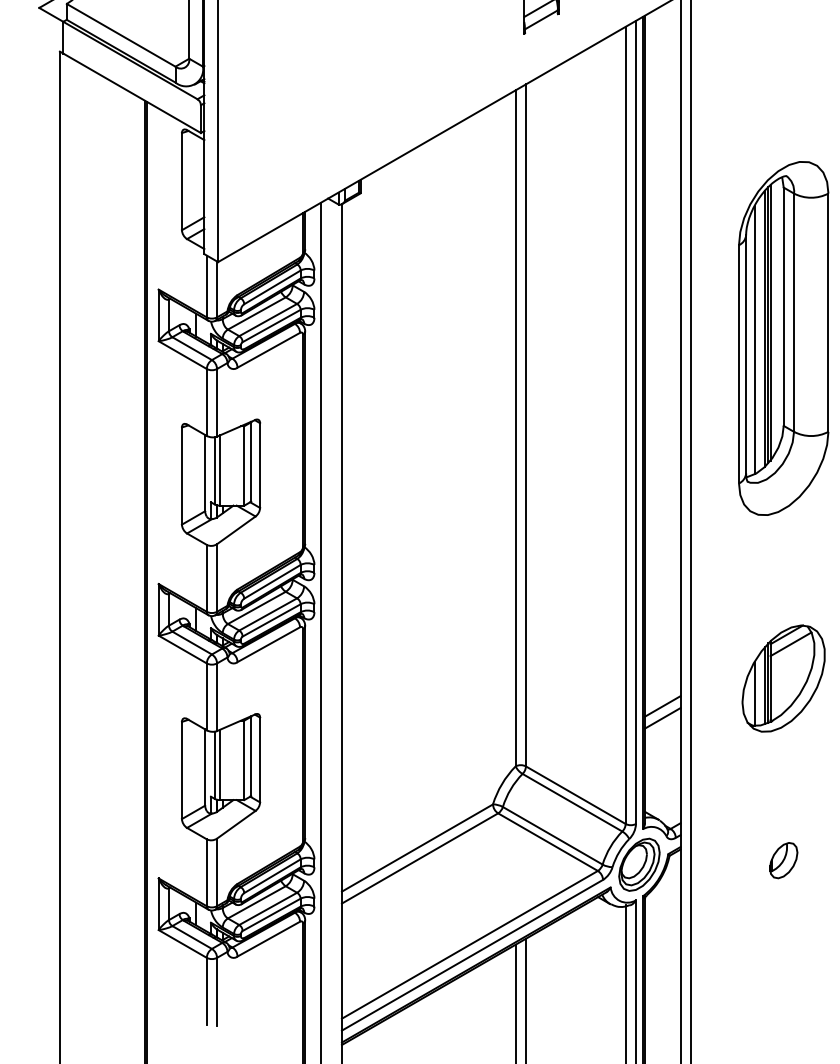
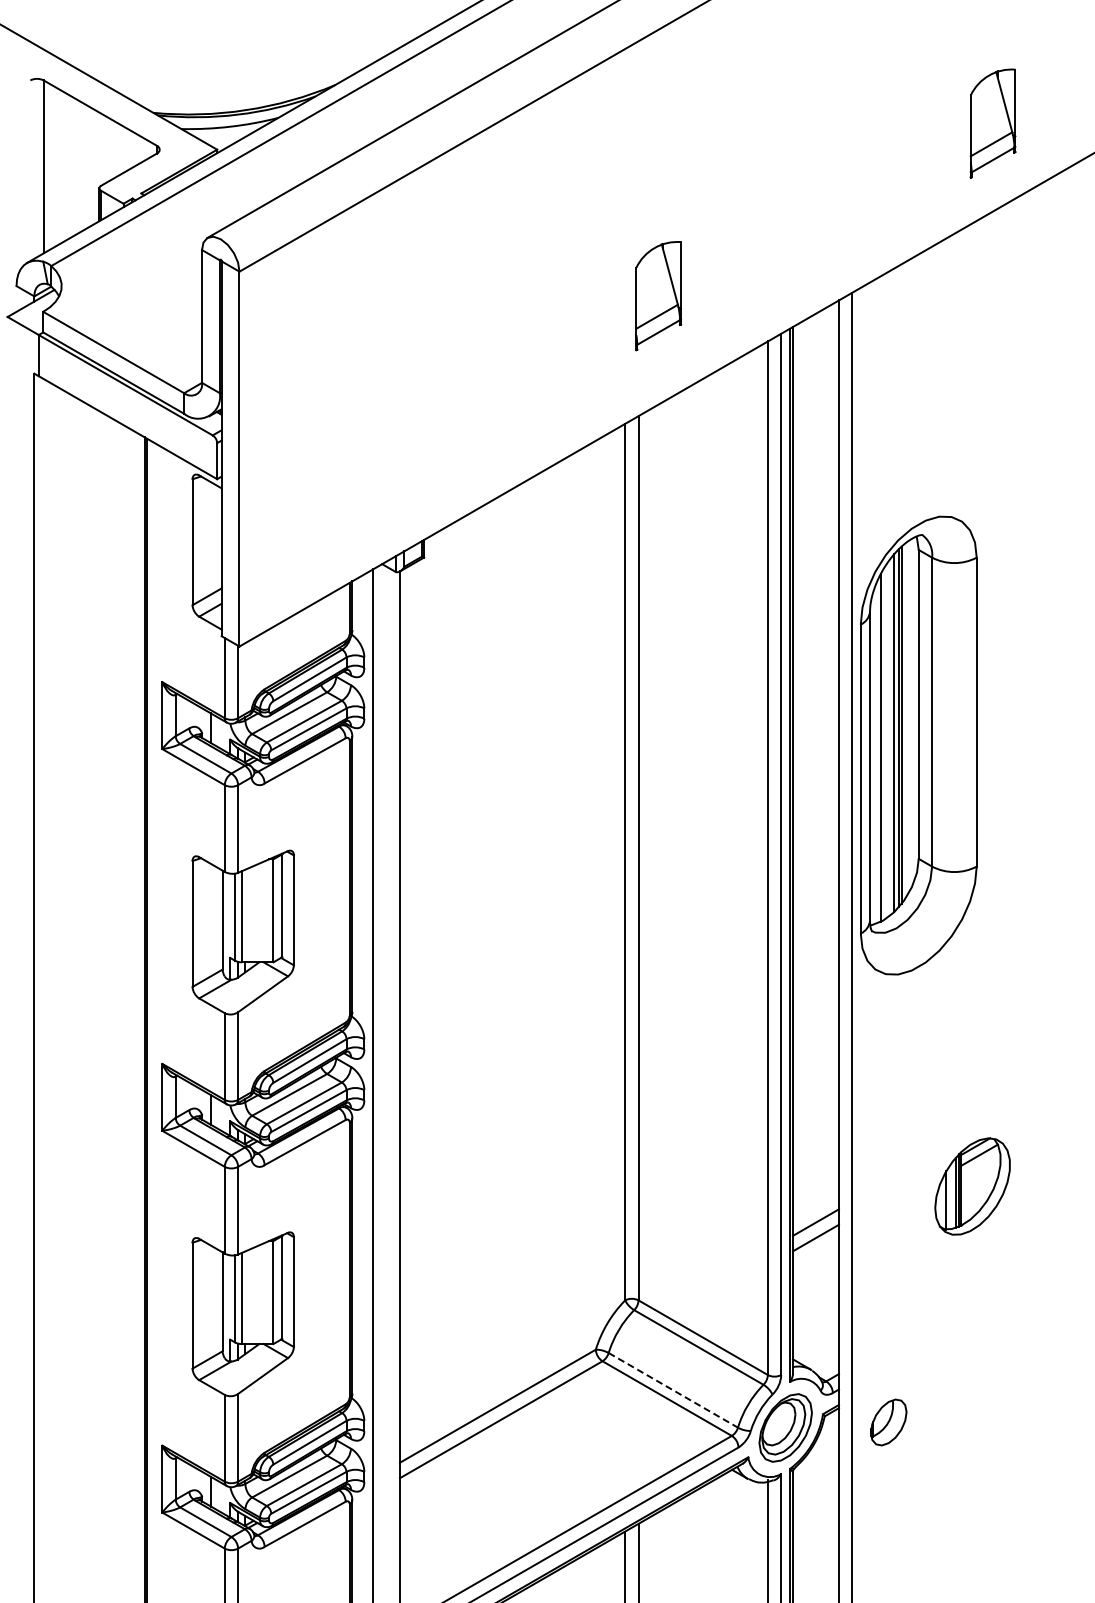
part: (783, 338) -> (918, 745), moved
part: (783, 678) -> (972, 1186), size x0.7
line: (552, 835) -> (673, 1390), solid -> dashed
part: (783, 860) -> (888, 1422), moved

